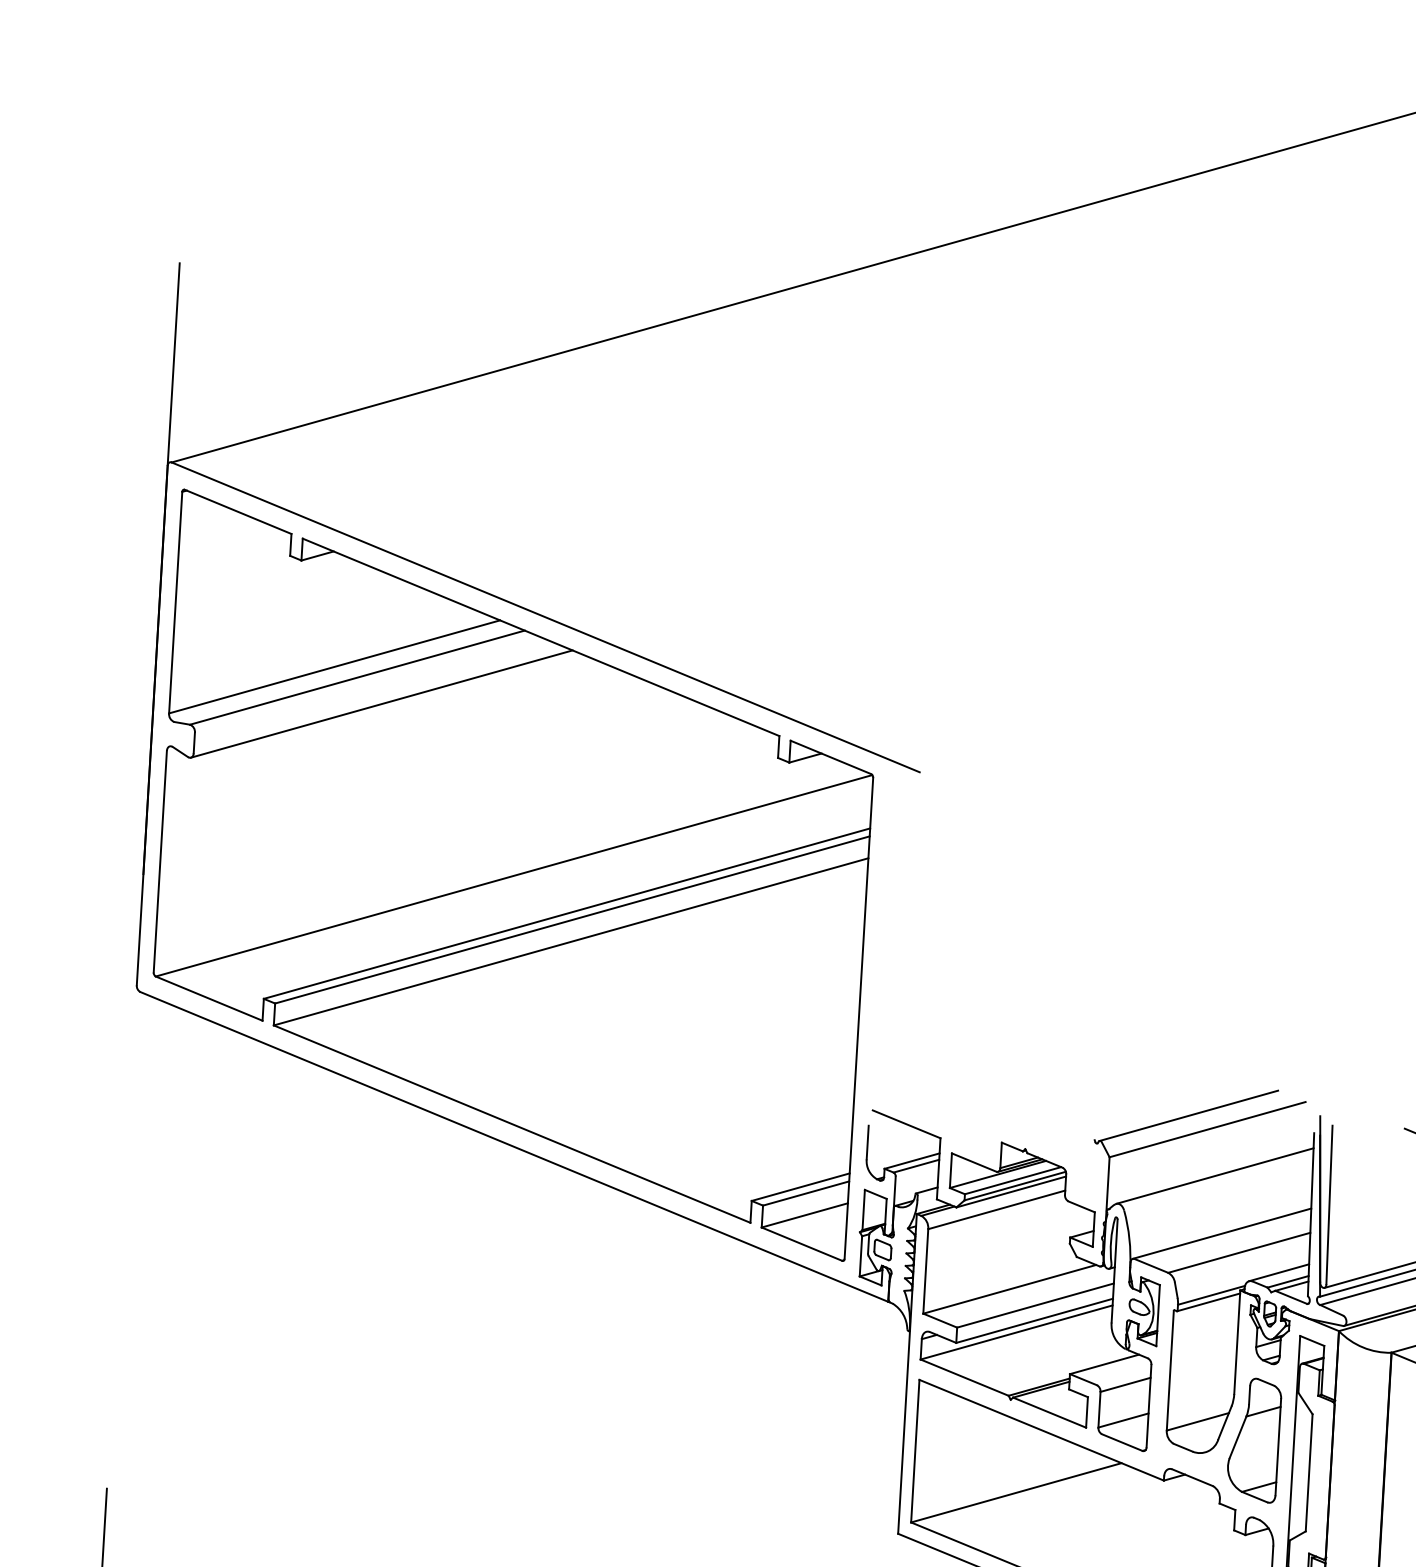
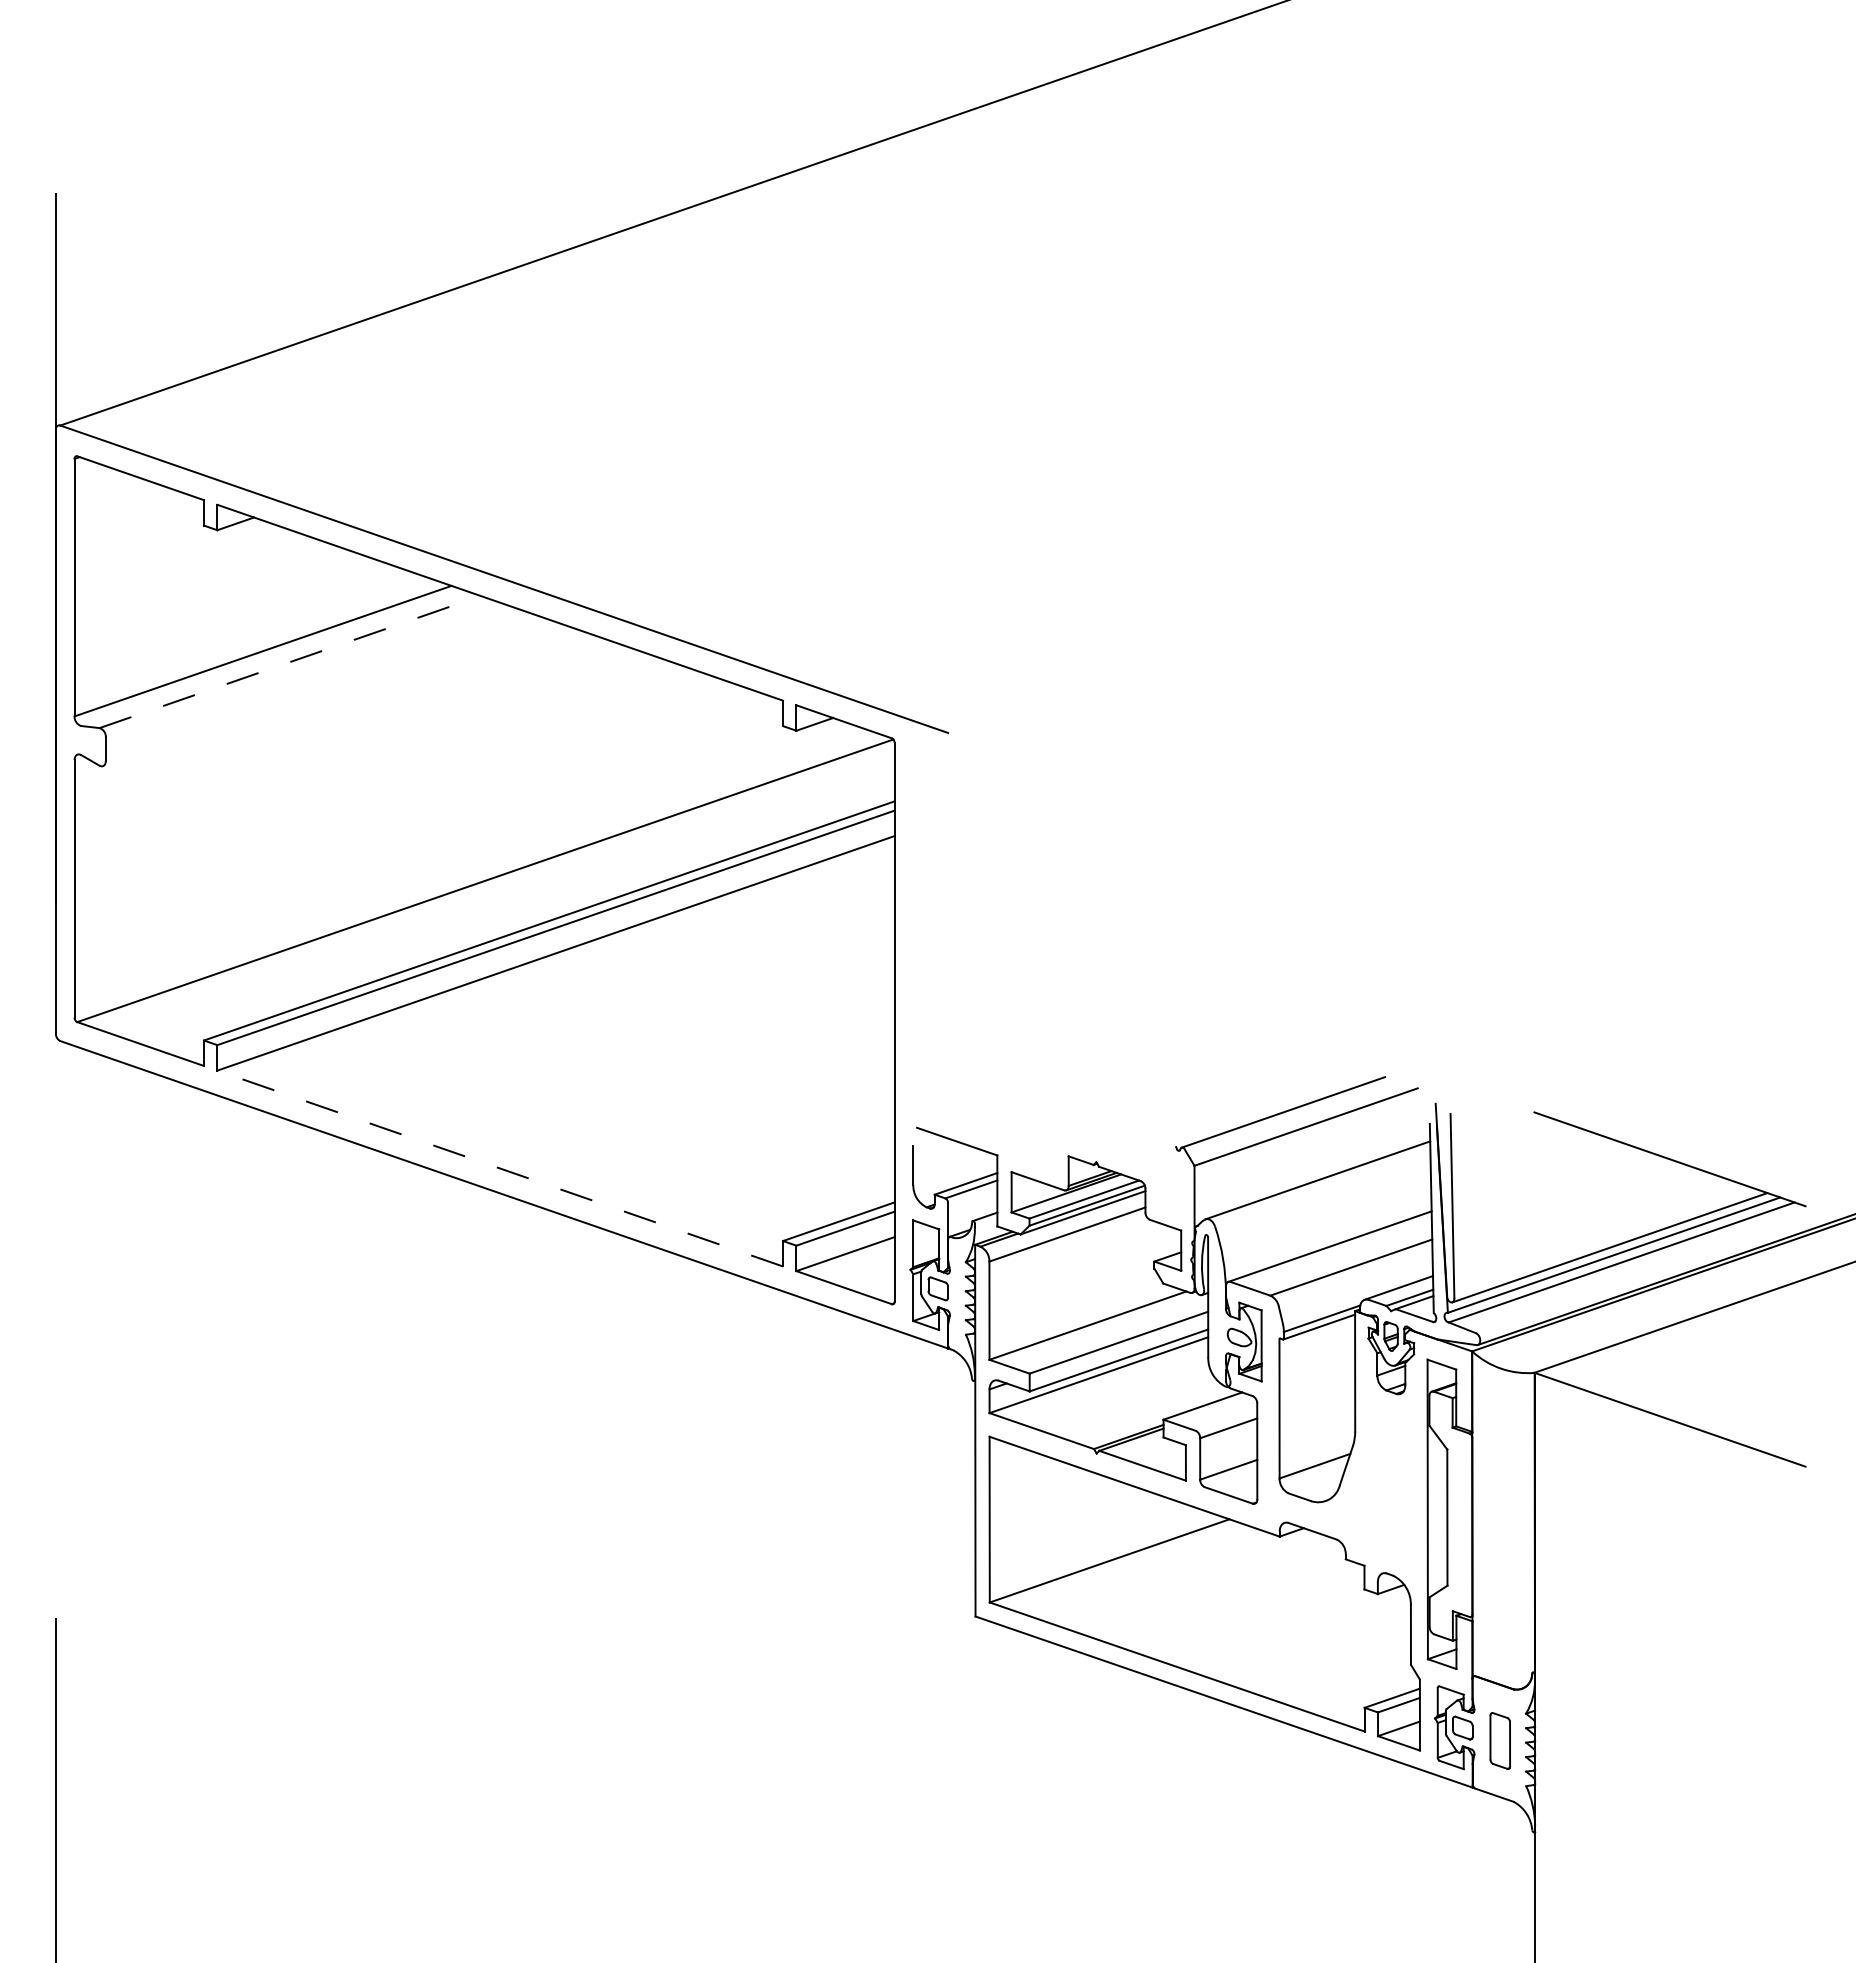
line: (357, 678) -> (290, 662), solid -> dashed
line: (381, 703) -> (319, 690), removed
line: (511, 1124) -> (499, 1168), solid -> dashed
part: (1254, 1440) -> (1381, 1483), removed

